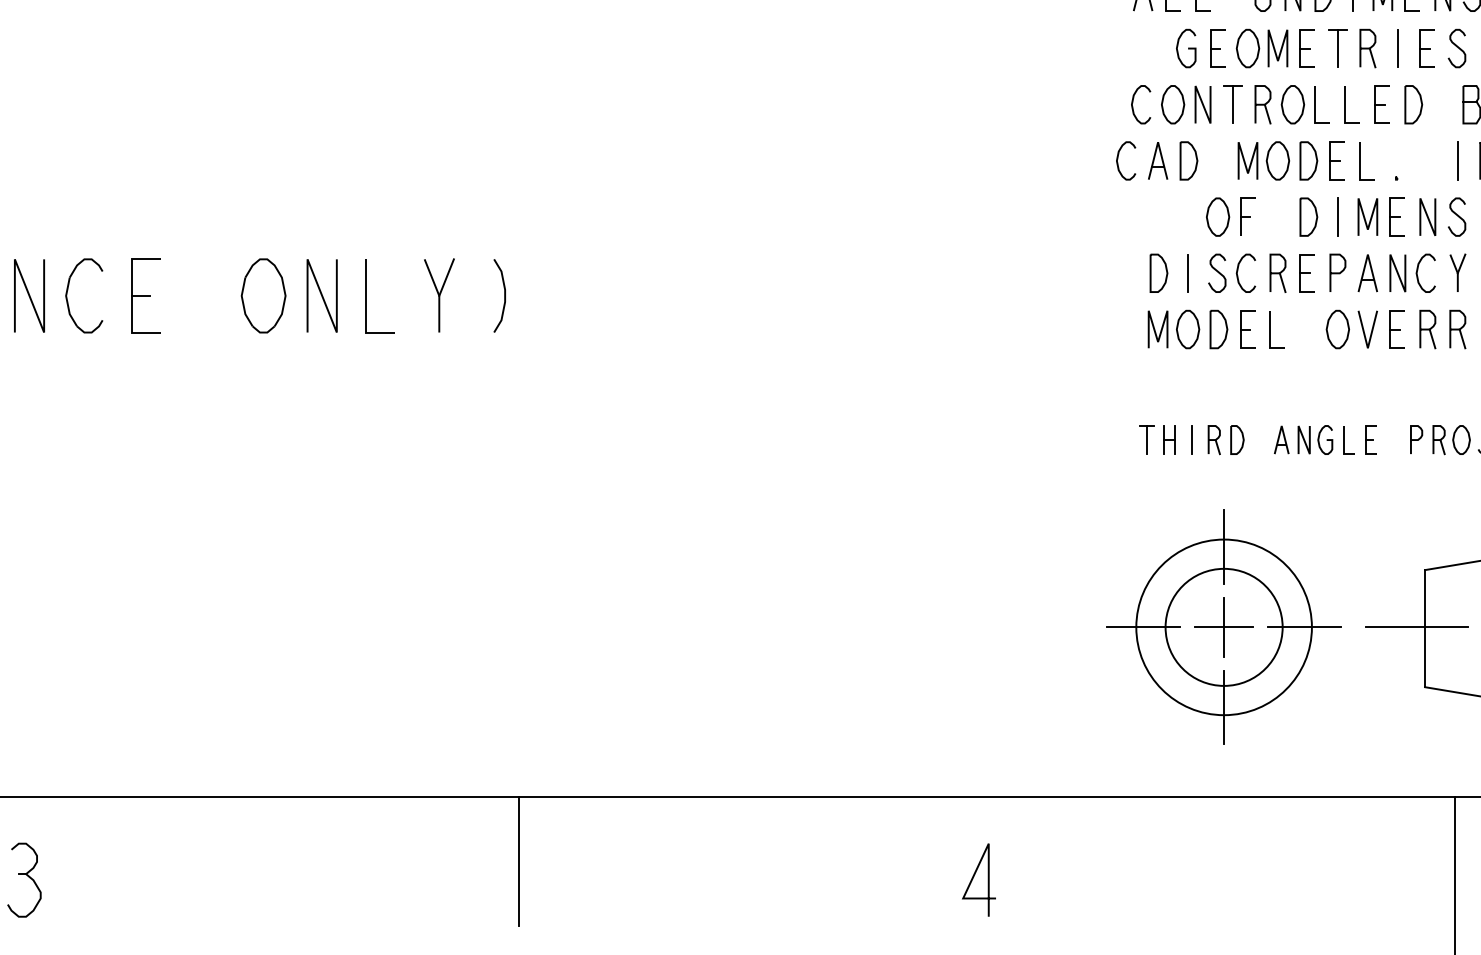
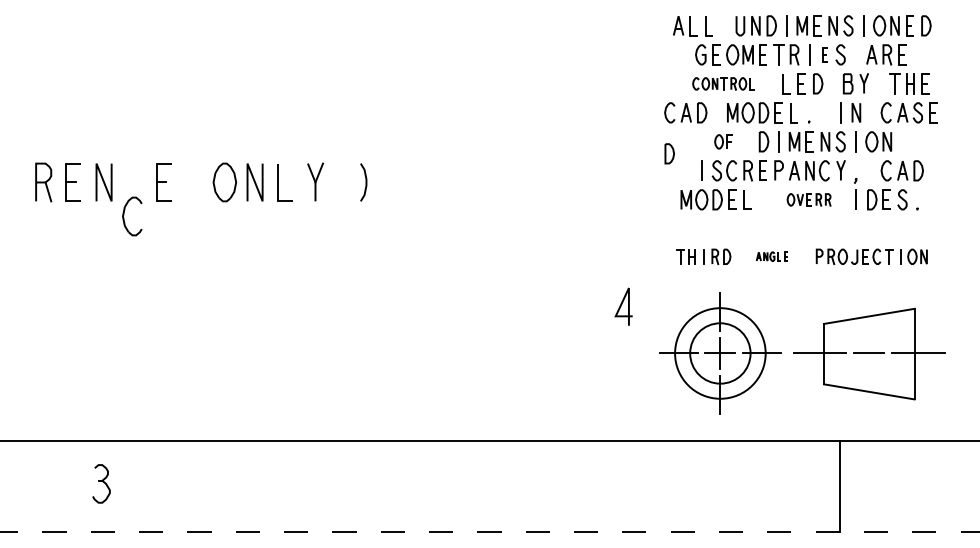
part: (1425, 47) -> (824, 54), size x0.7
part: (1230, 104) -> (723, 83), size x0.6
part: (1230, 216) -> (723, 141), size x0.7
part: (1158, 272) -> (669, 153), moved
part: (69, 294) -> (124, 215), moved
curve: (503, 295) -> (365, 182), moved
part: (1394, 328) -> (808, 199), size x0.6
part: (1323, 439) -> (771, 256), size x0.6
line: (518, 861) -> (356, 474), removed
line: (974, 879) -> (621, 306), moved

